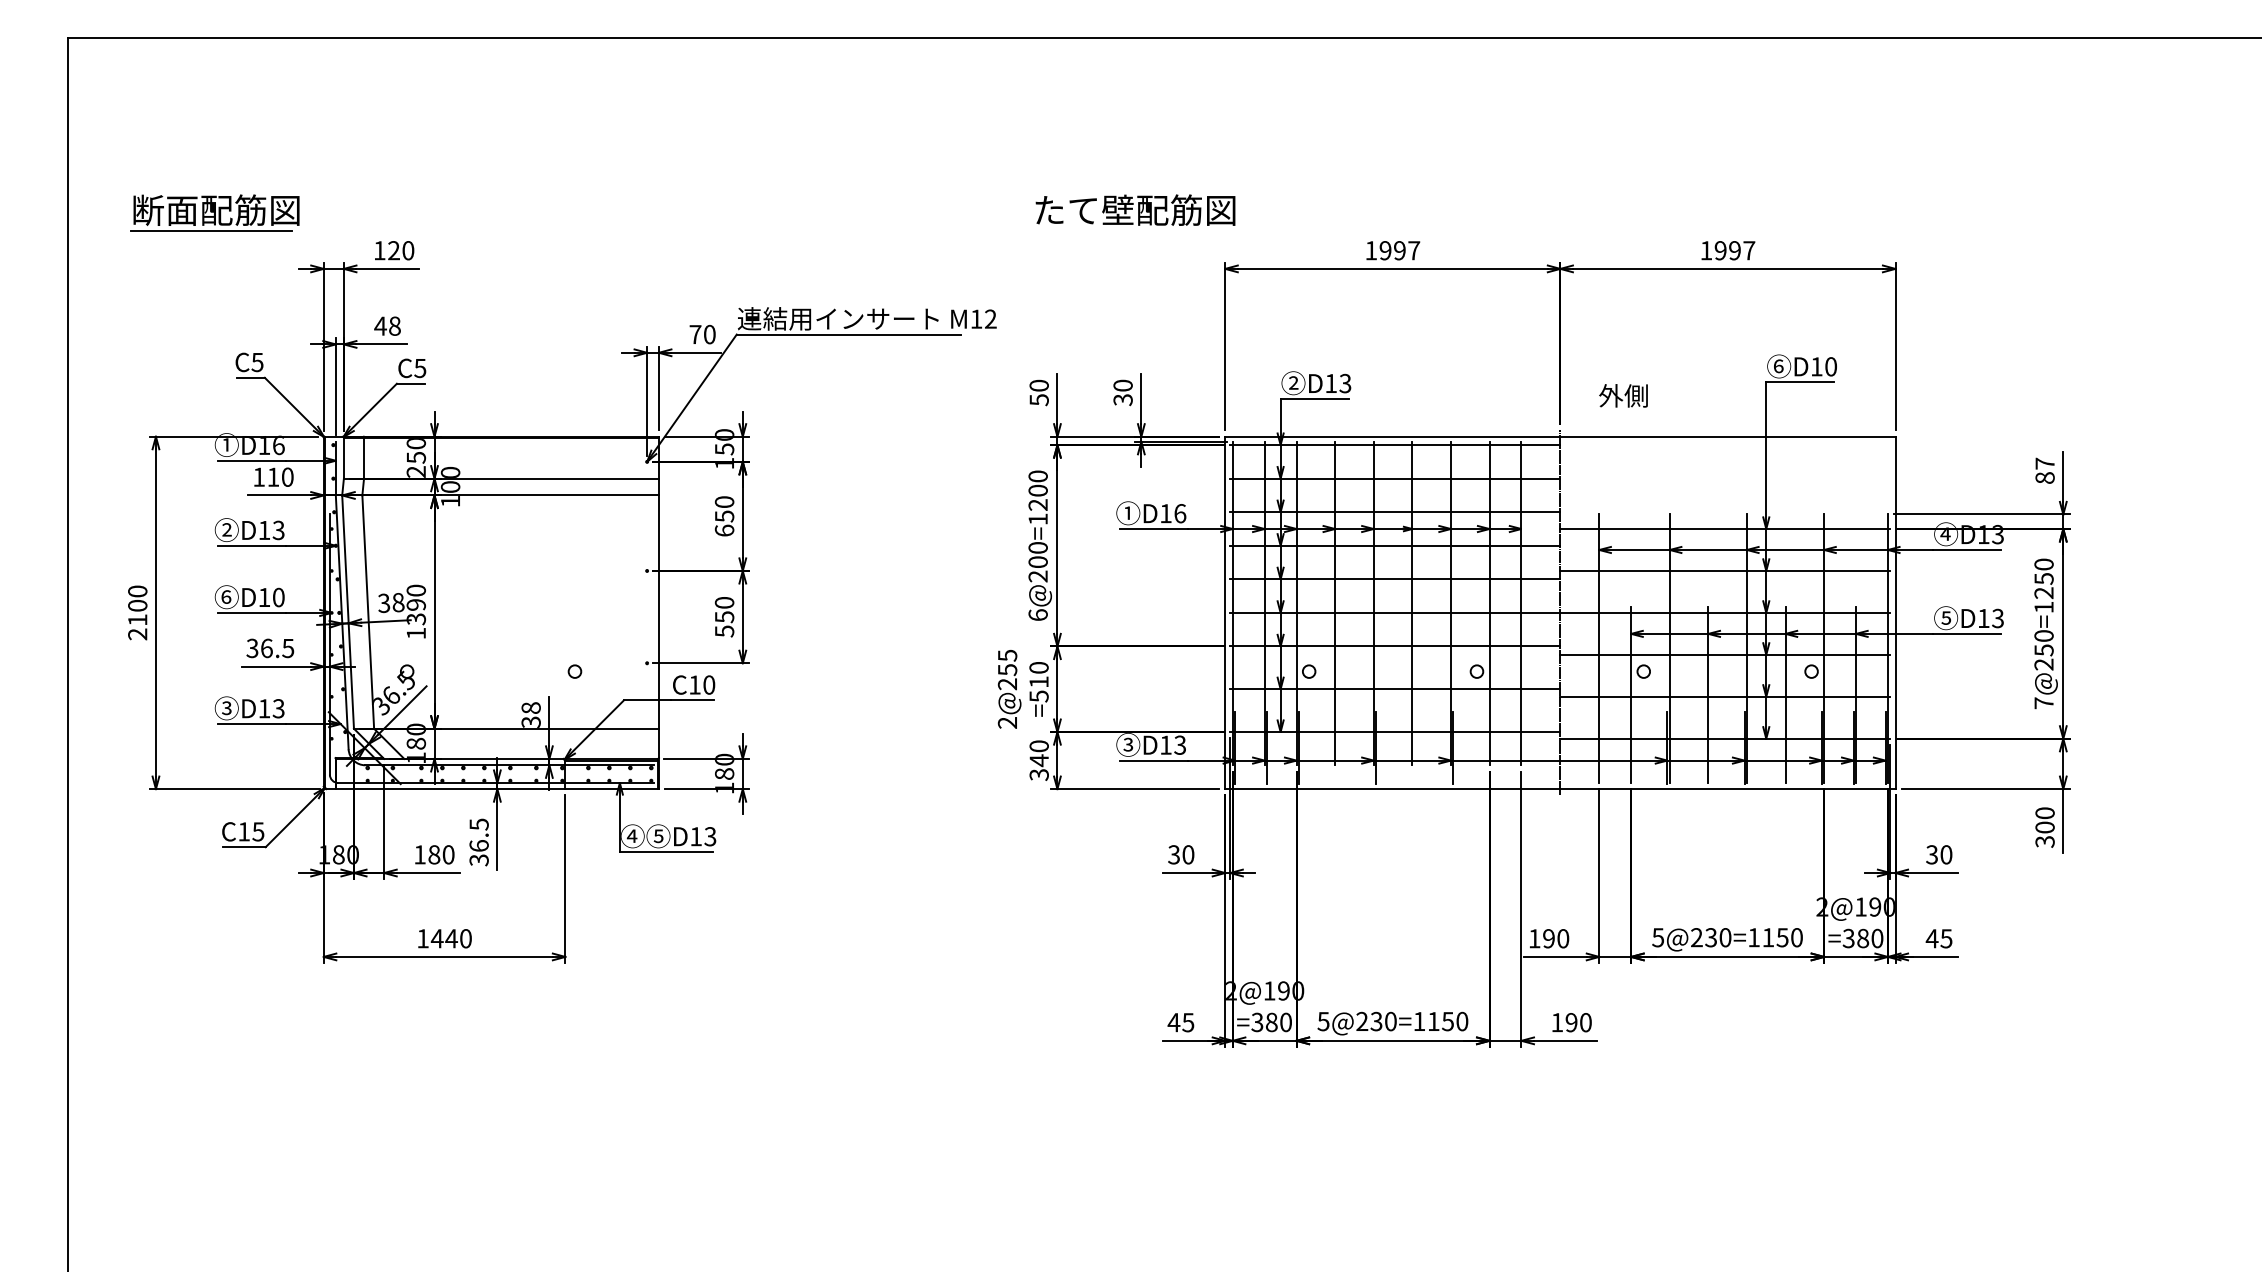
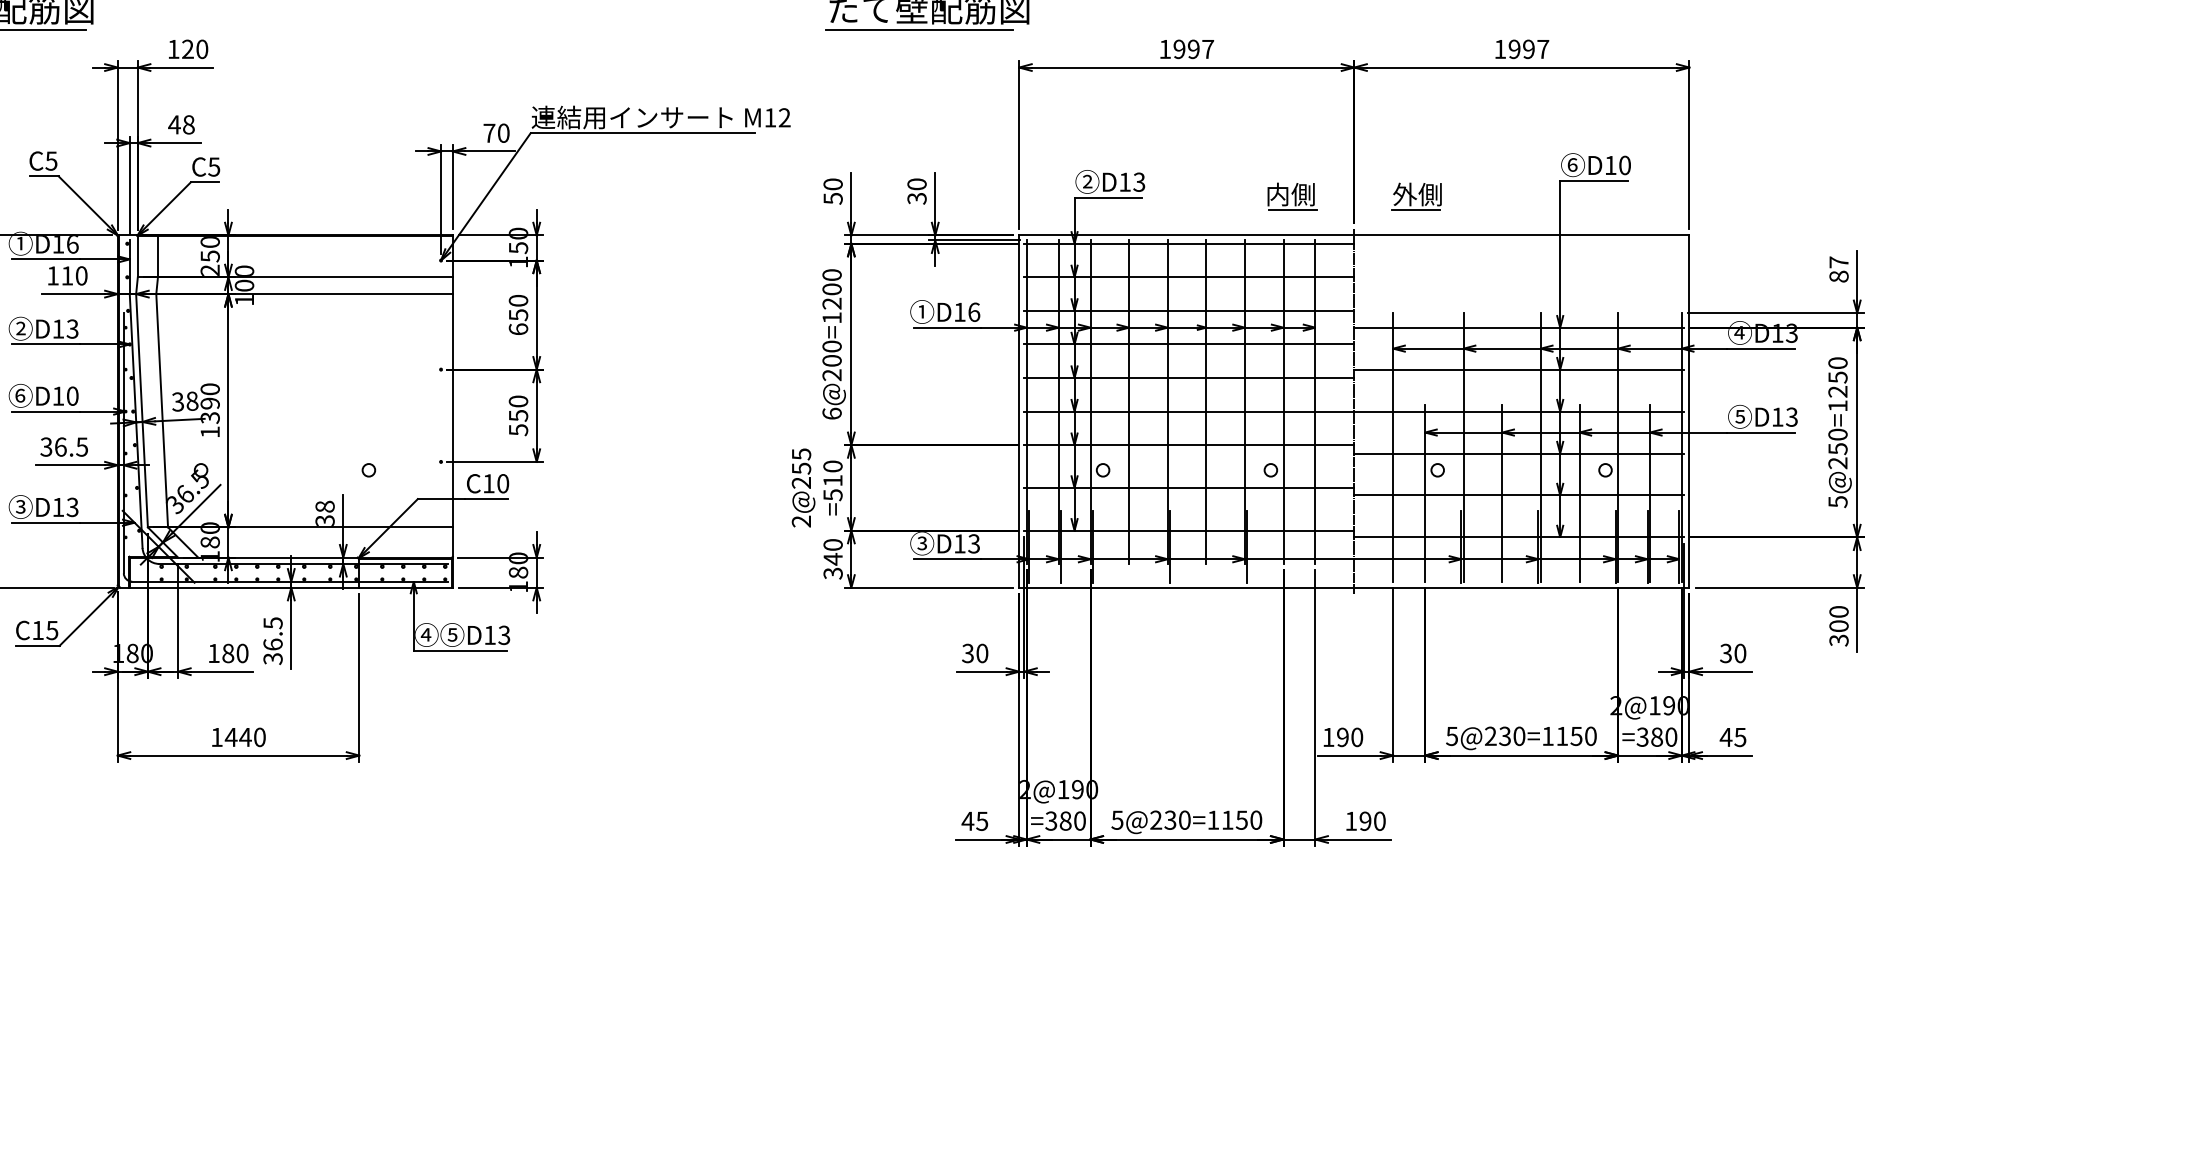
line: (1125, 231) -> (919, 30), added
part: (1498, 398) -> (1292, 197), added
line: (1621, 411) -> (1415, 210), added
text: (2043, 703) -> (1837, 502), 7@250=1250 -> 5@250=1250

